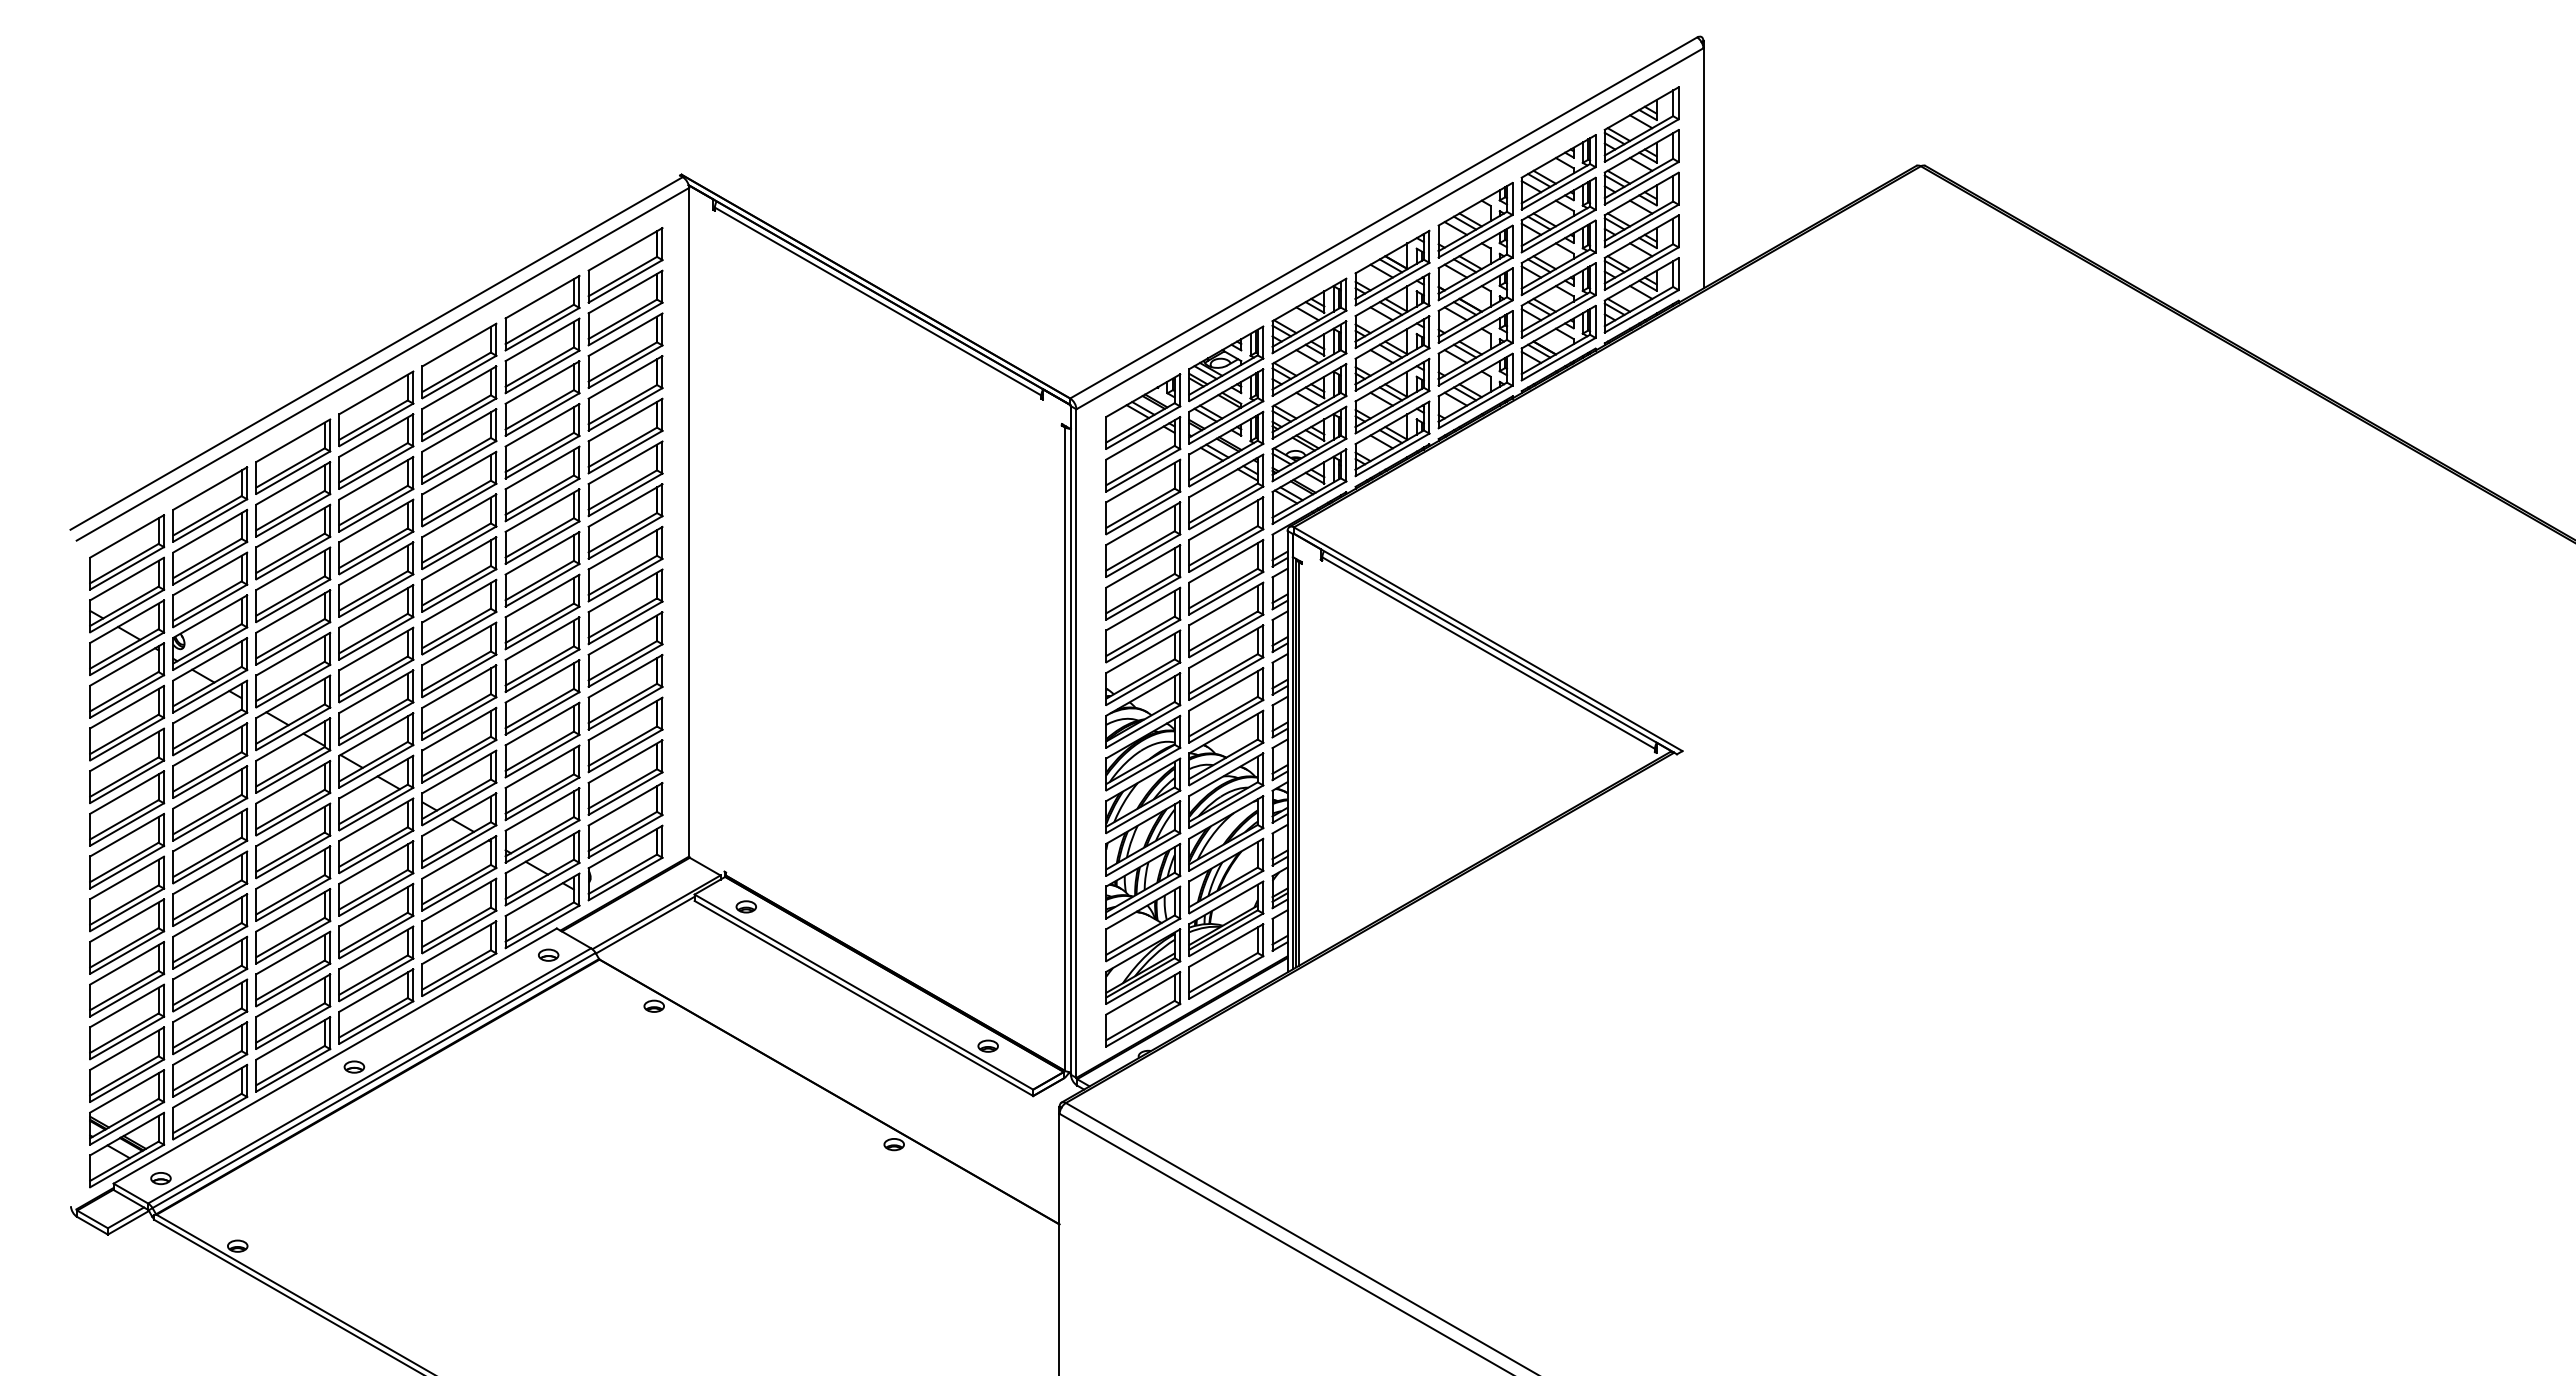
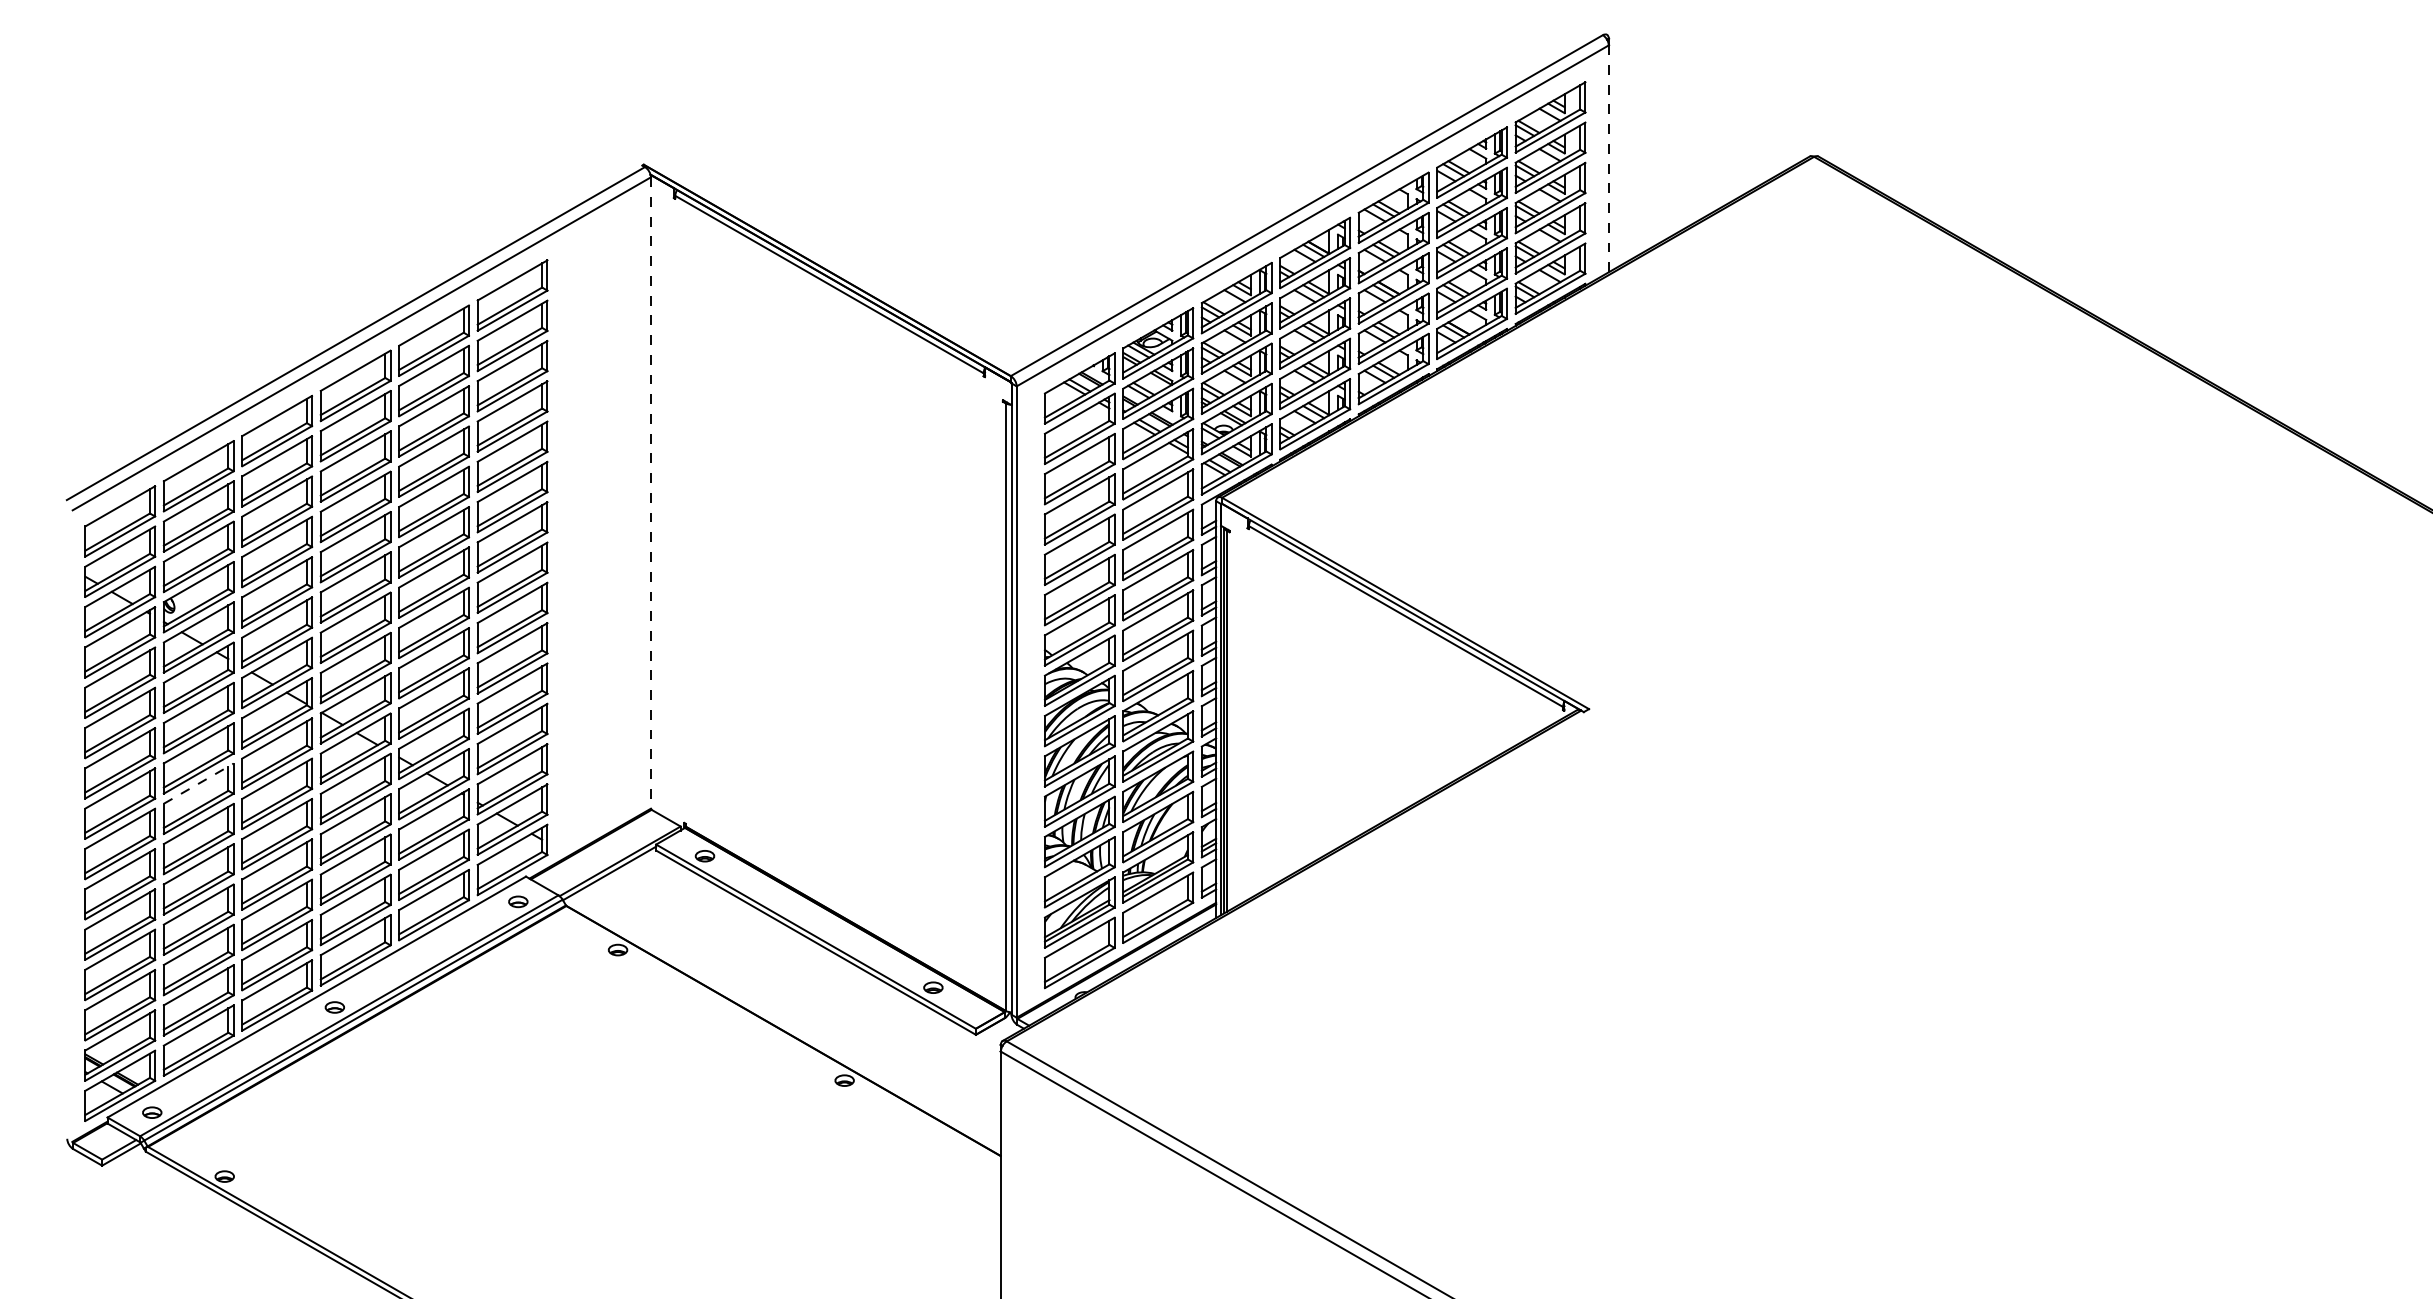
line: (1703, 168) -> (1608, 158), solid -> dashed
line: (689, 522) -> (651, 493), solid -> dashed
part: (625, 564) -> (590, 532), removed
line: (210, 830) -> (199, 784), solid -> dashed

